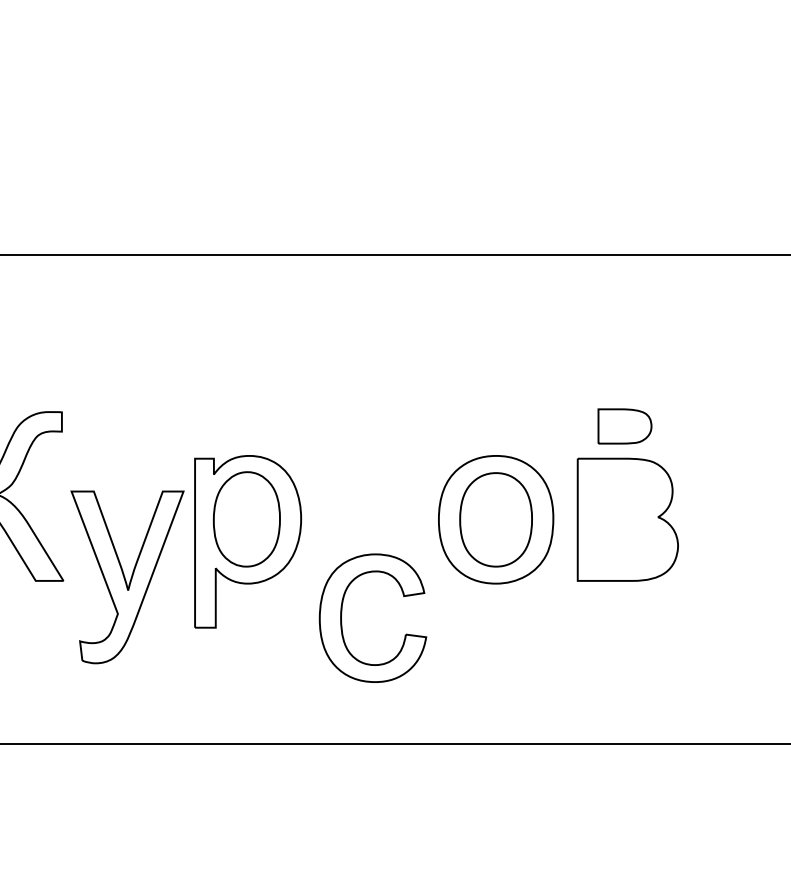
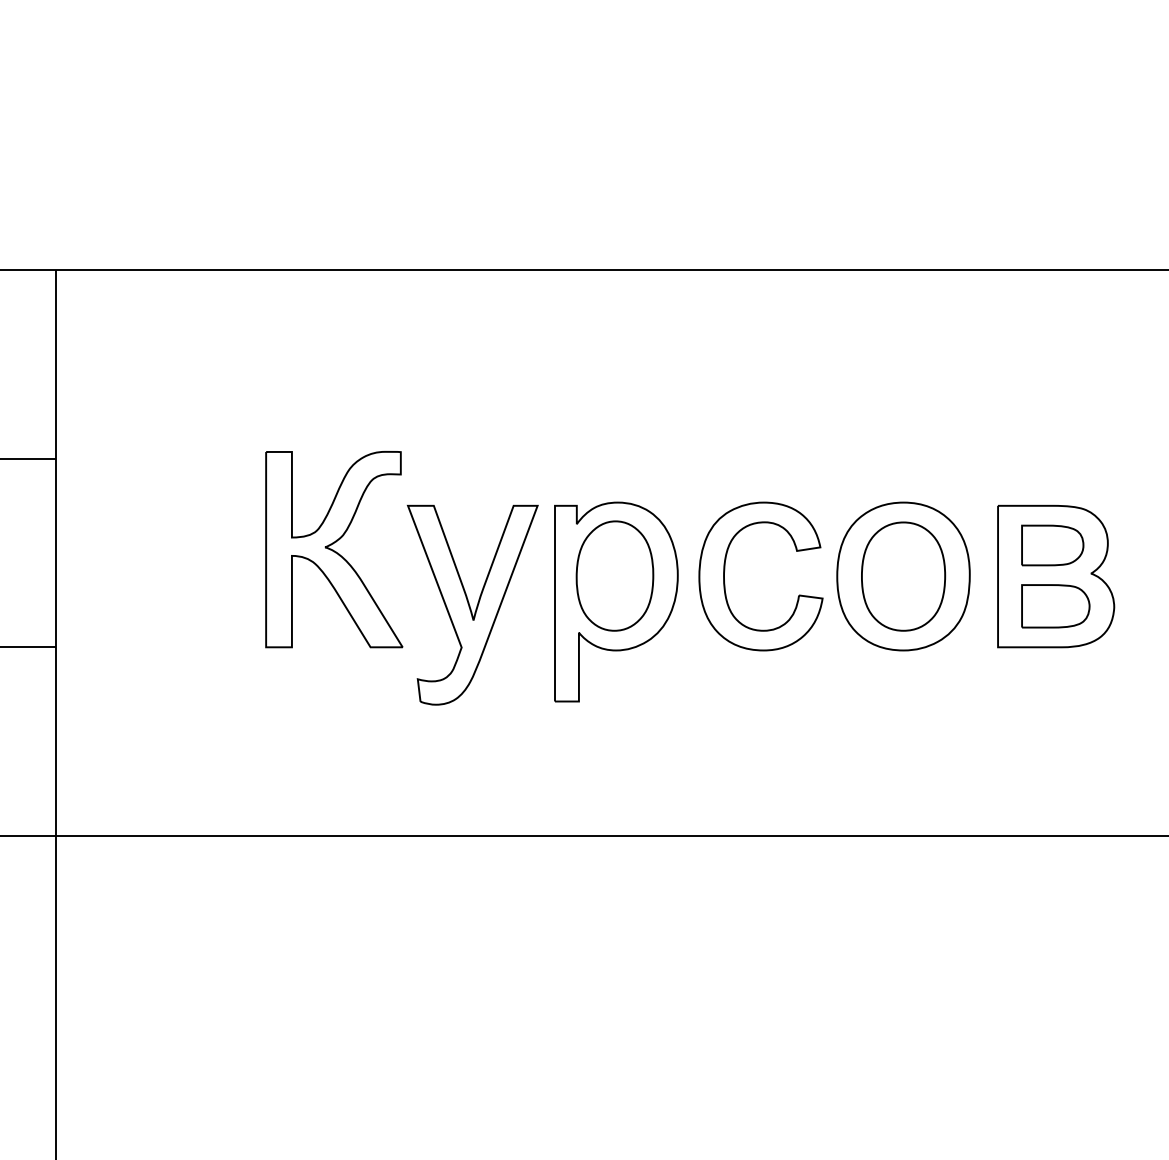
part: (624, 426) -> (1052, 545), moved
part: (627, 545) -> (1055, 606), added
part: (127, 576) -> (472, 604), moved
part: (342, 613) -> (725, 570), moved

